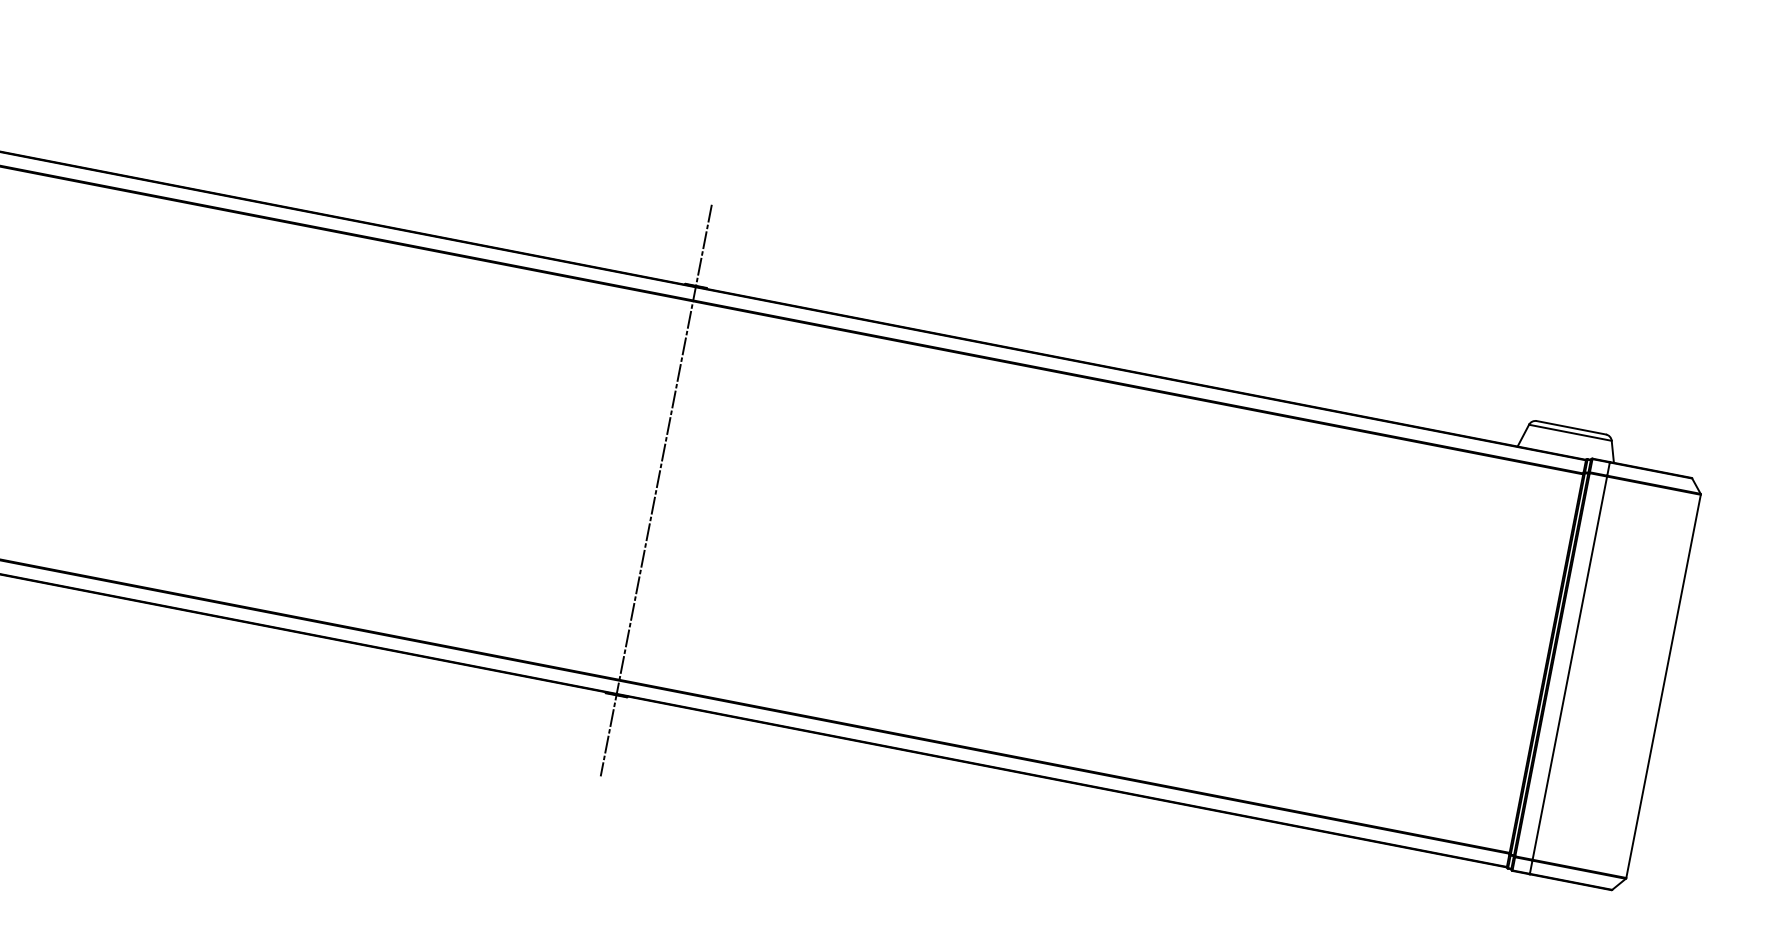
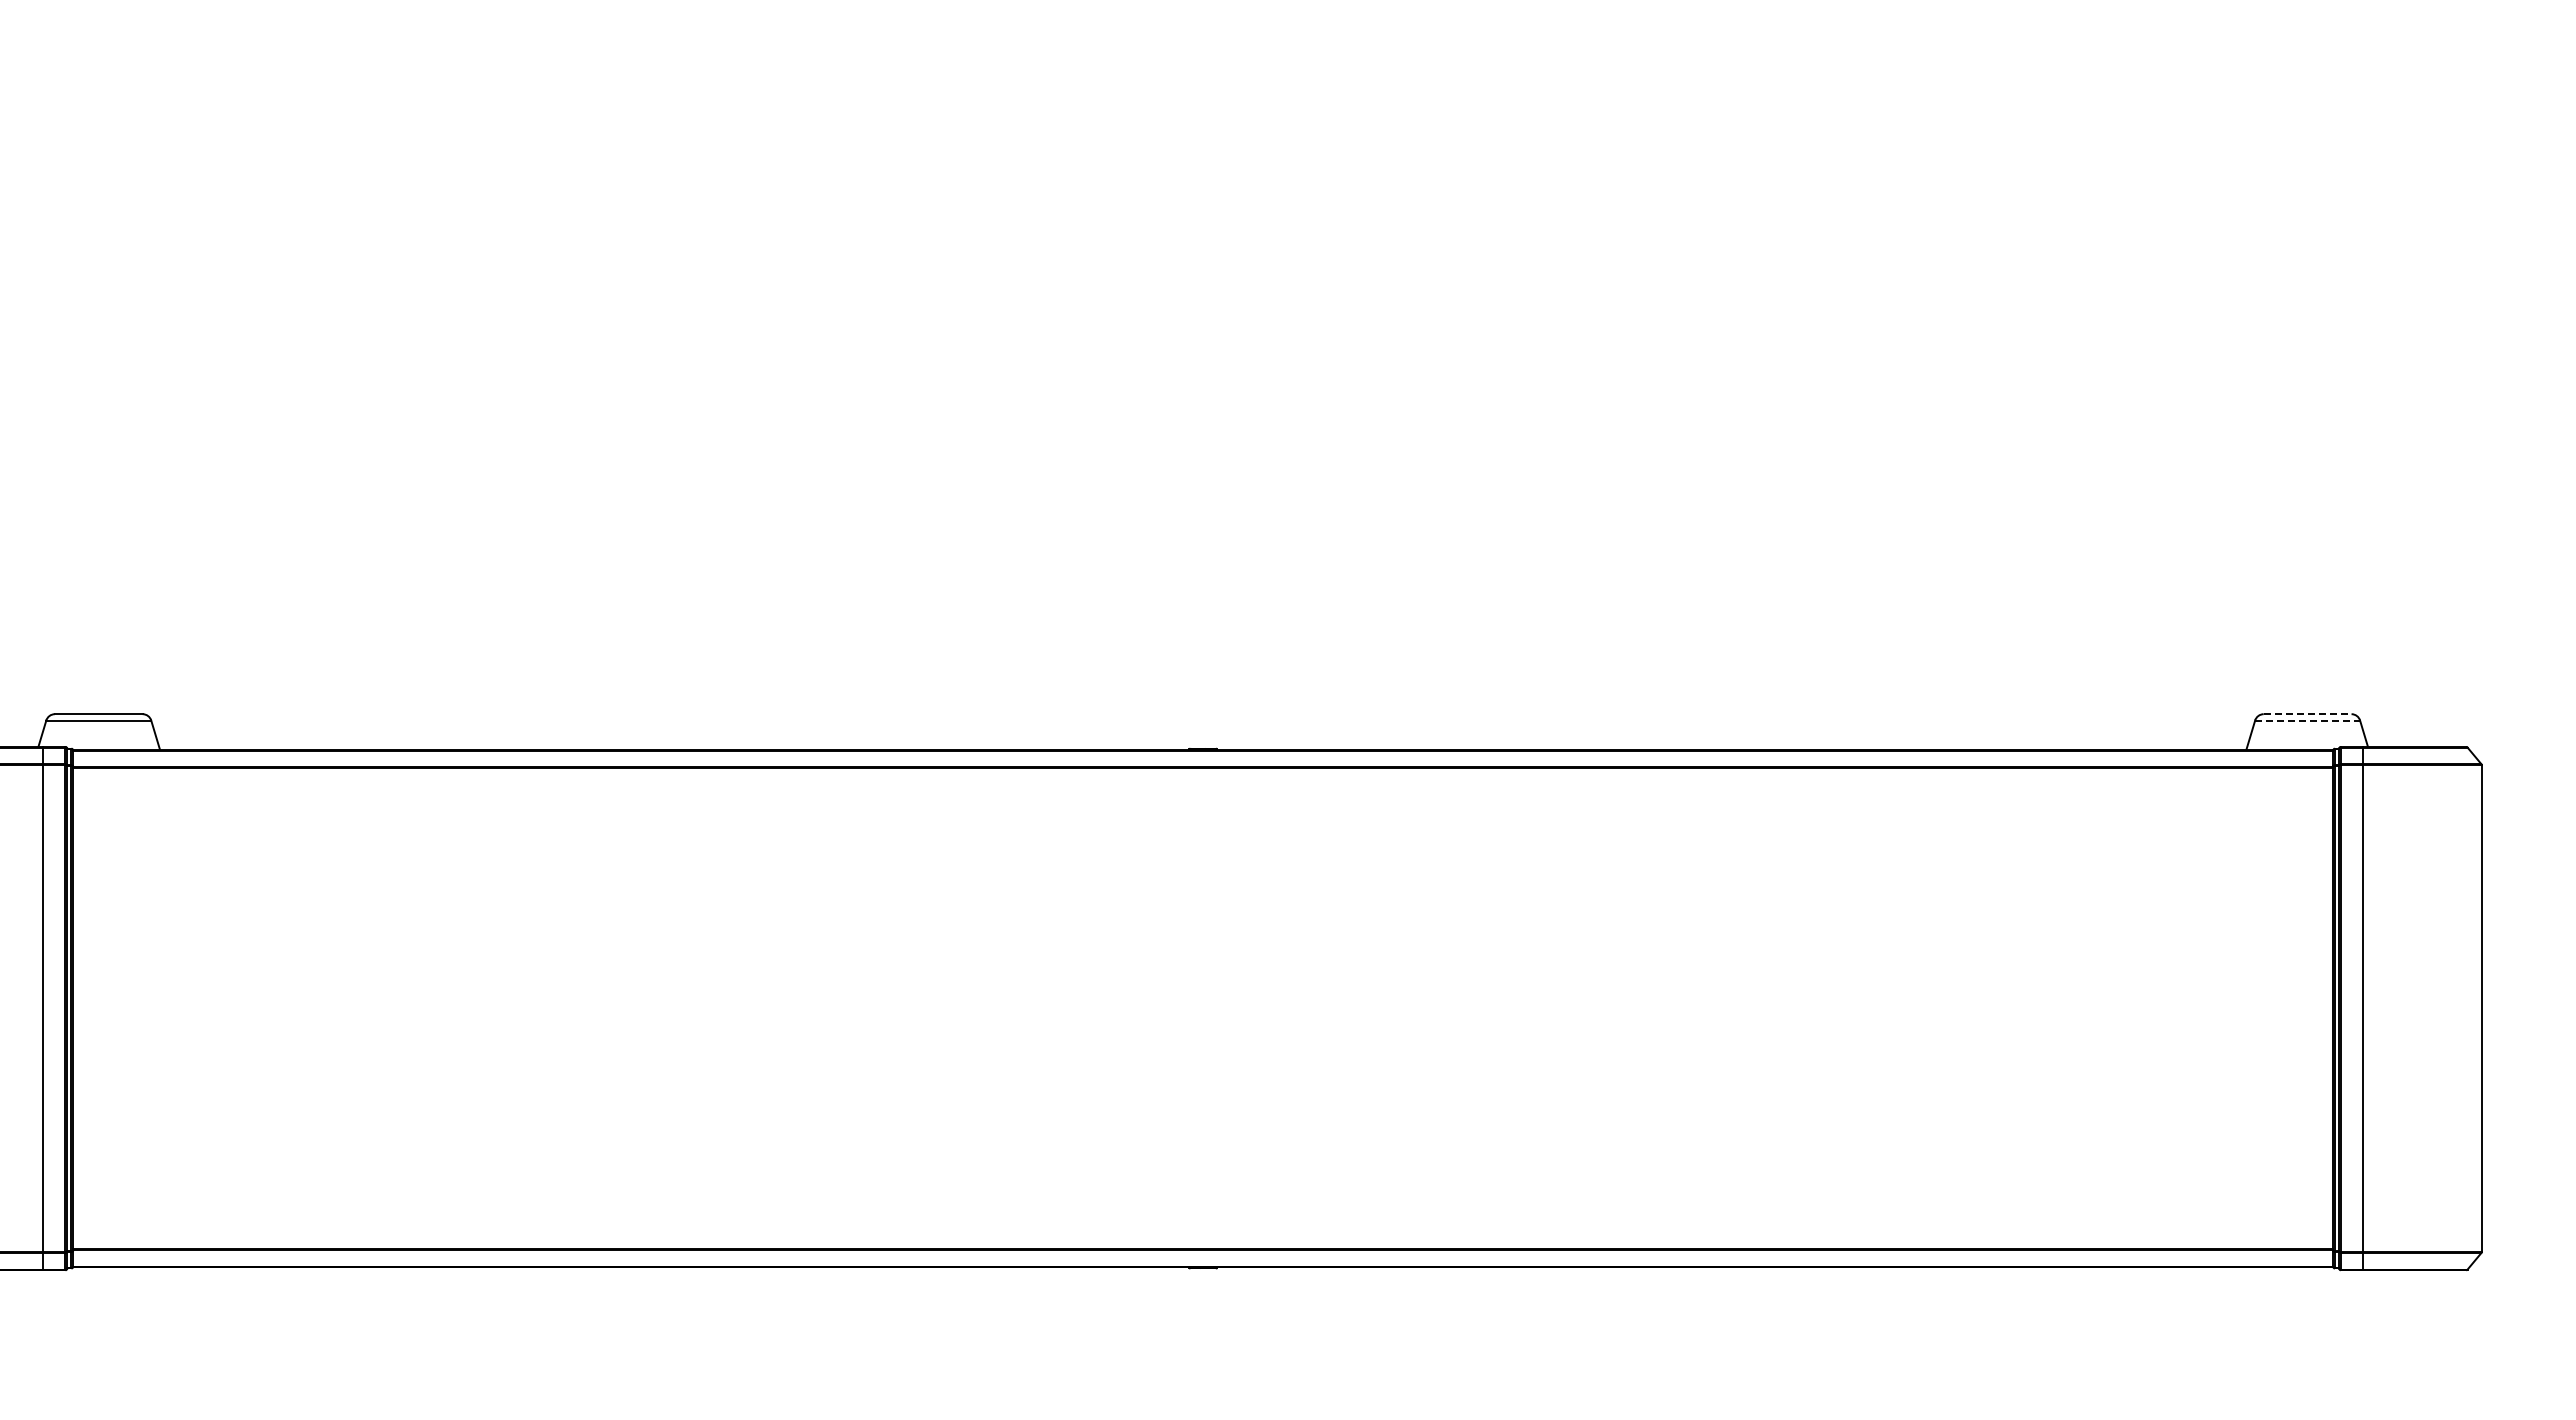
line: (1571, 428) -> (2307, 714), solid -> dashed
line: (1571, 432) -> (2308, 720), solid -> dashed
line: (656, 490) -> (1203, 1008), removed

